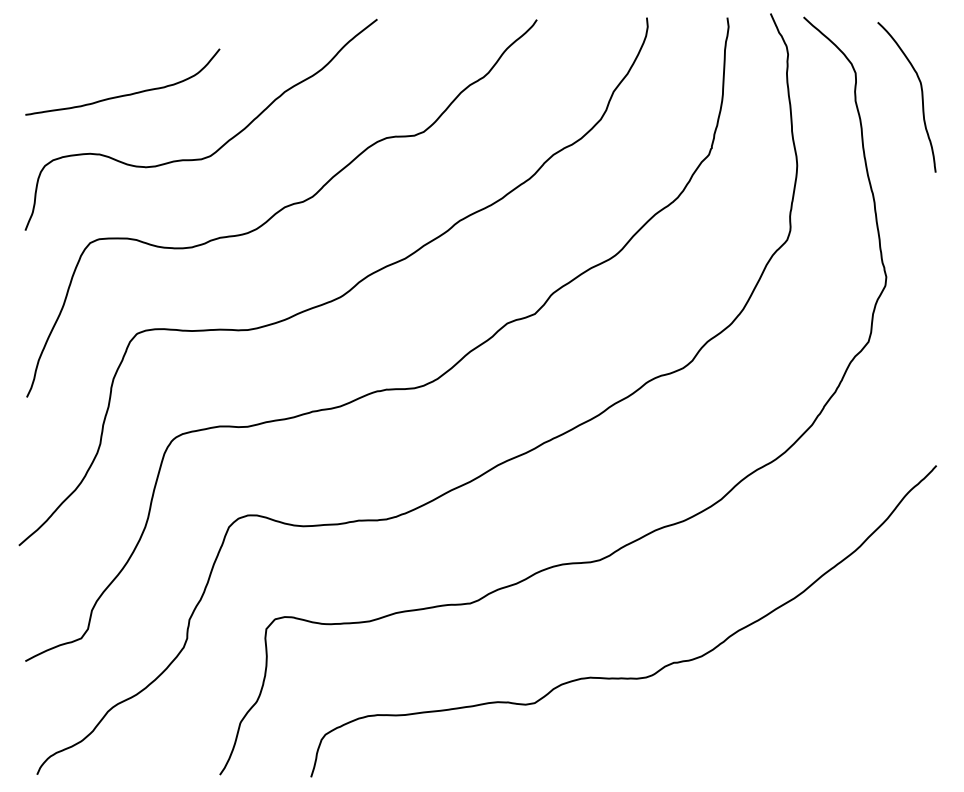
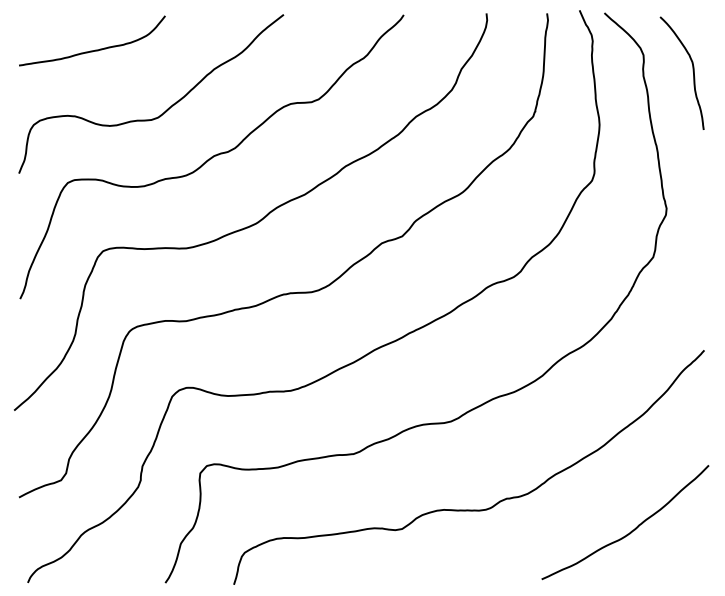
curve: (127, 93) -> (95, 49), moved
curve: (839, 705) -> (631, 530), added

